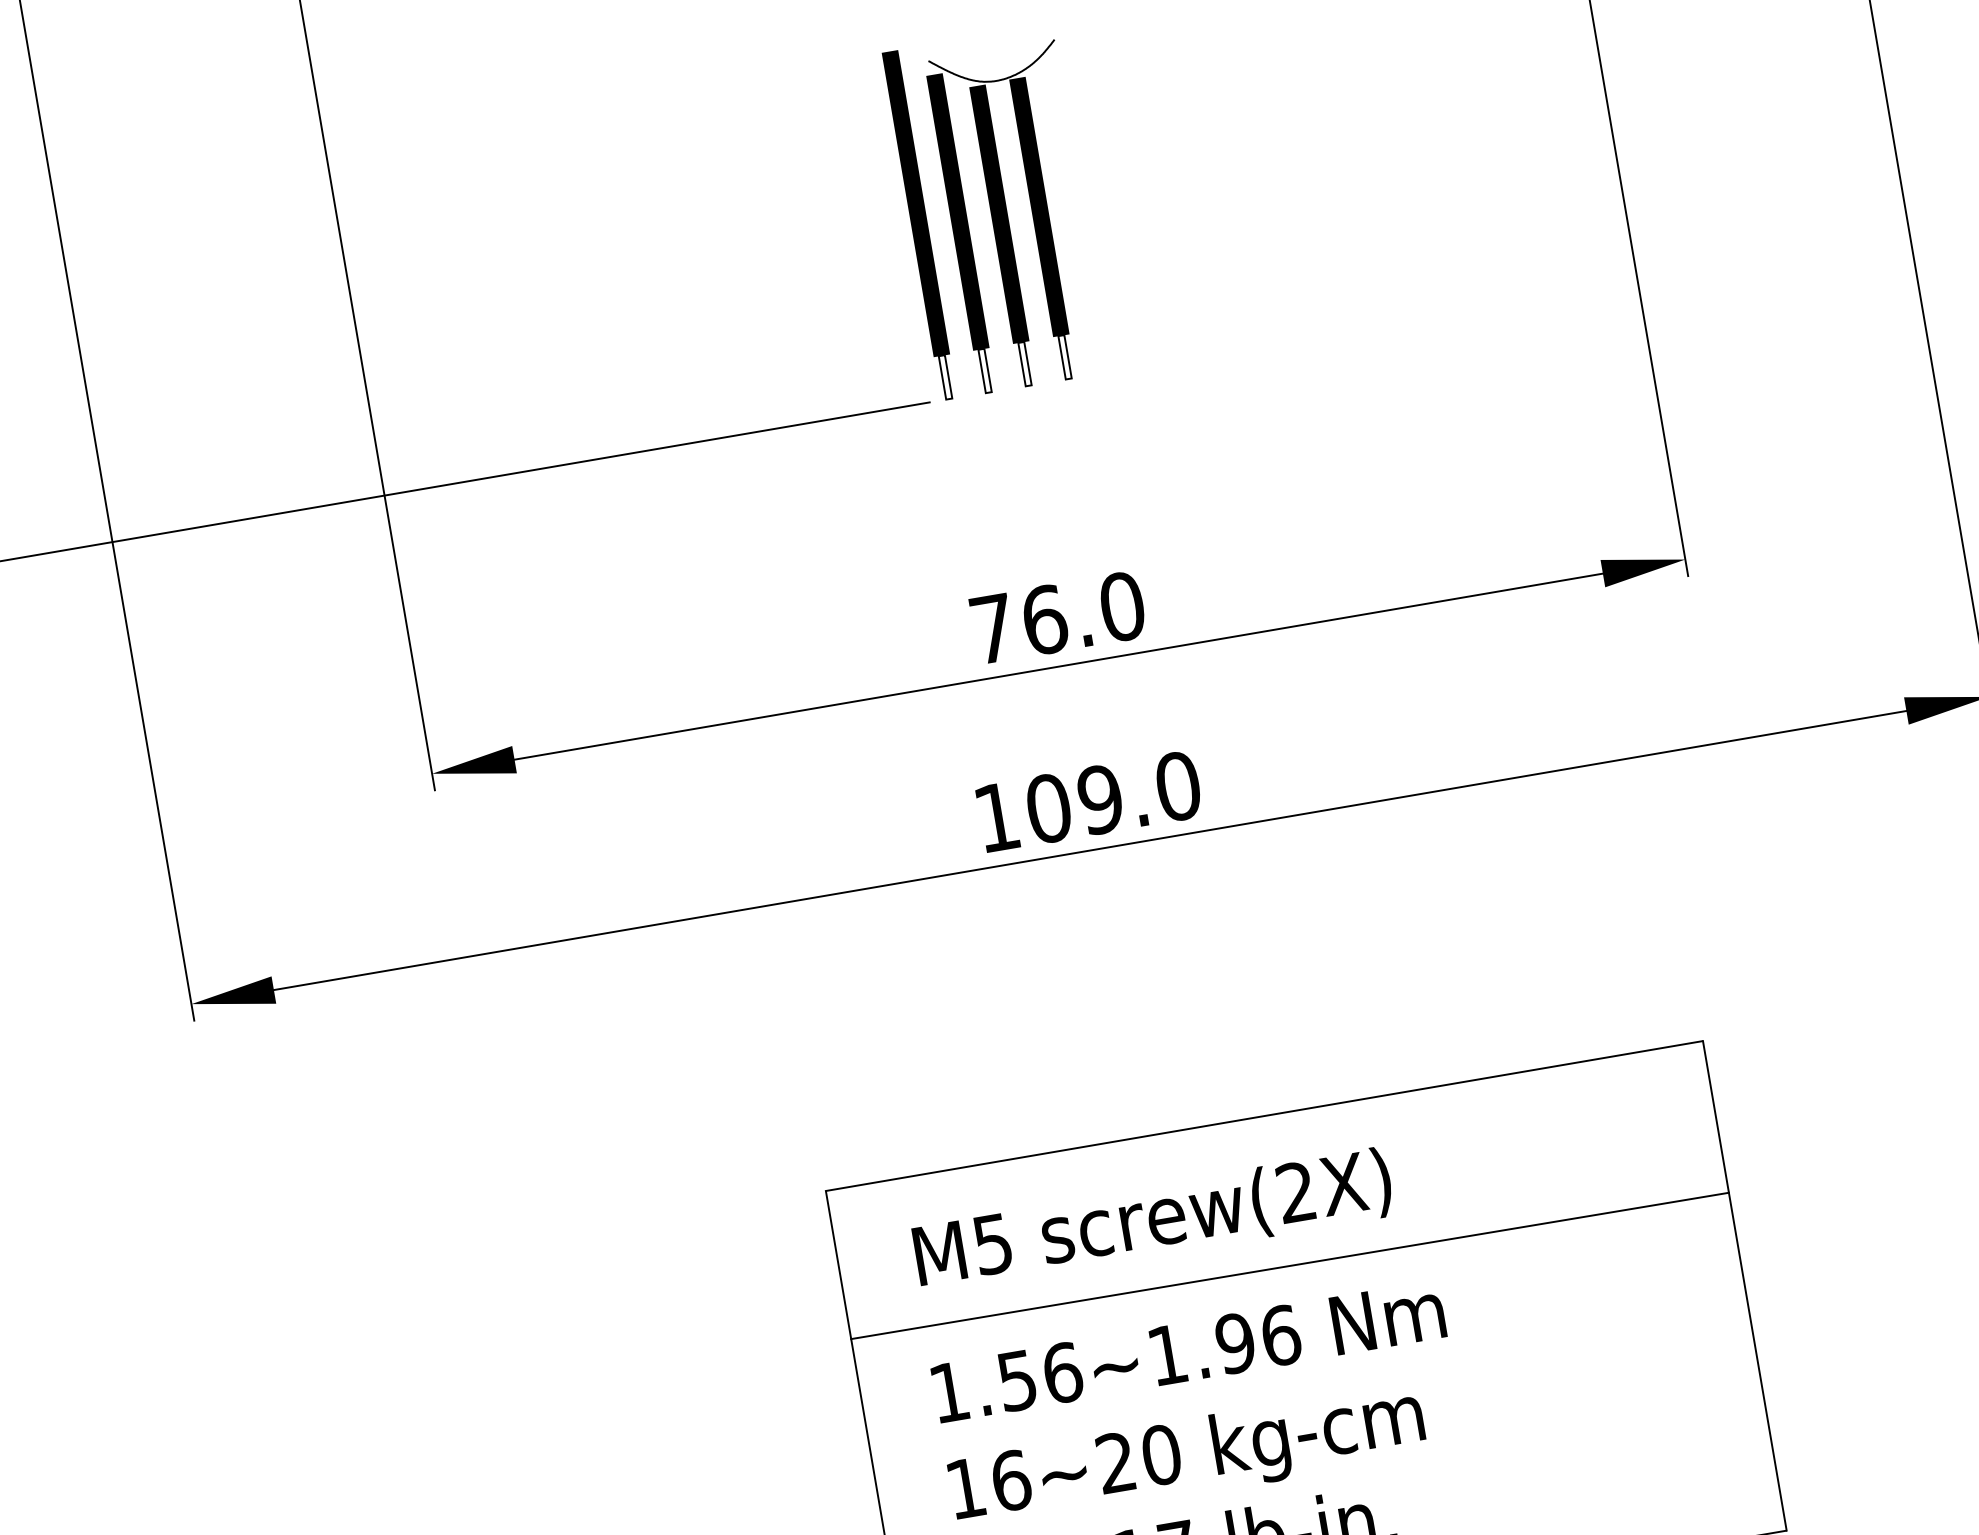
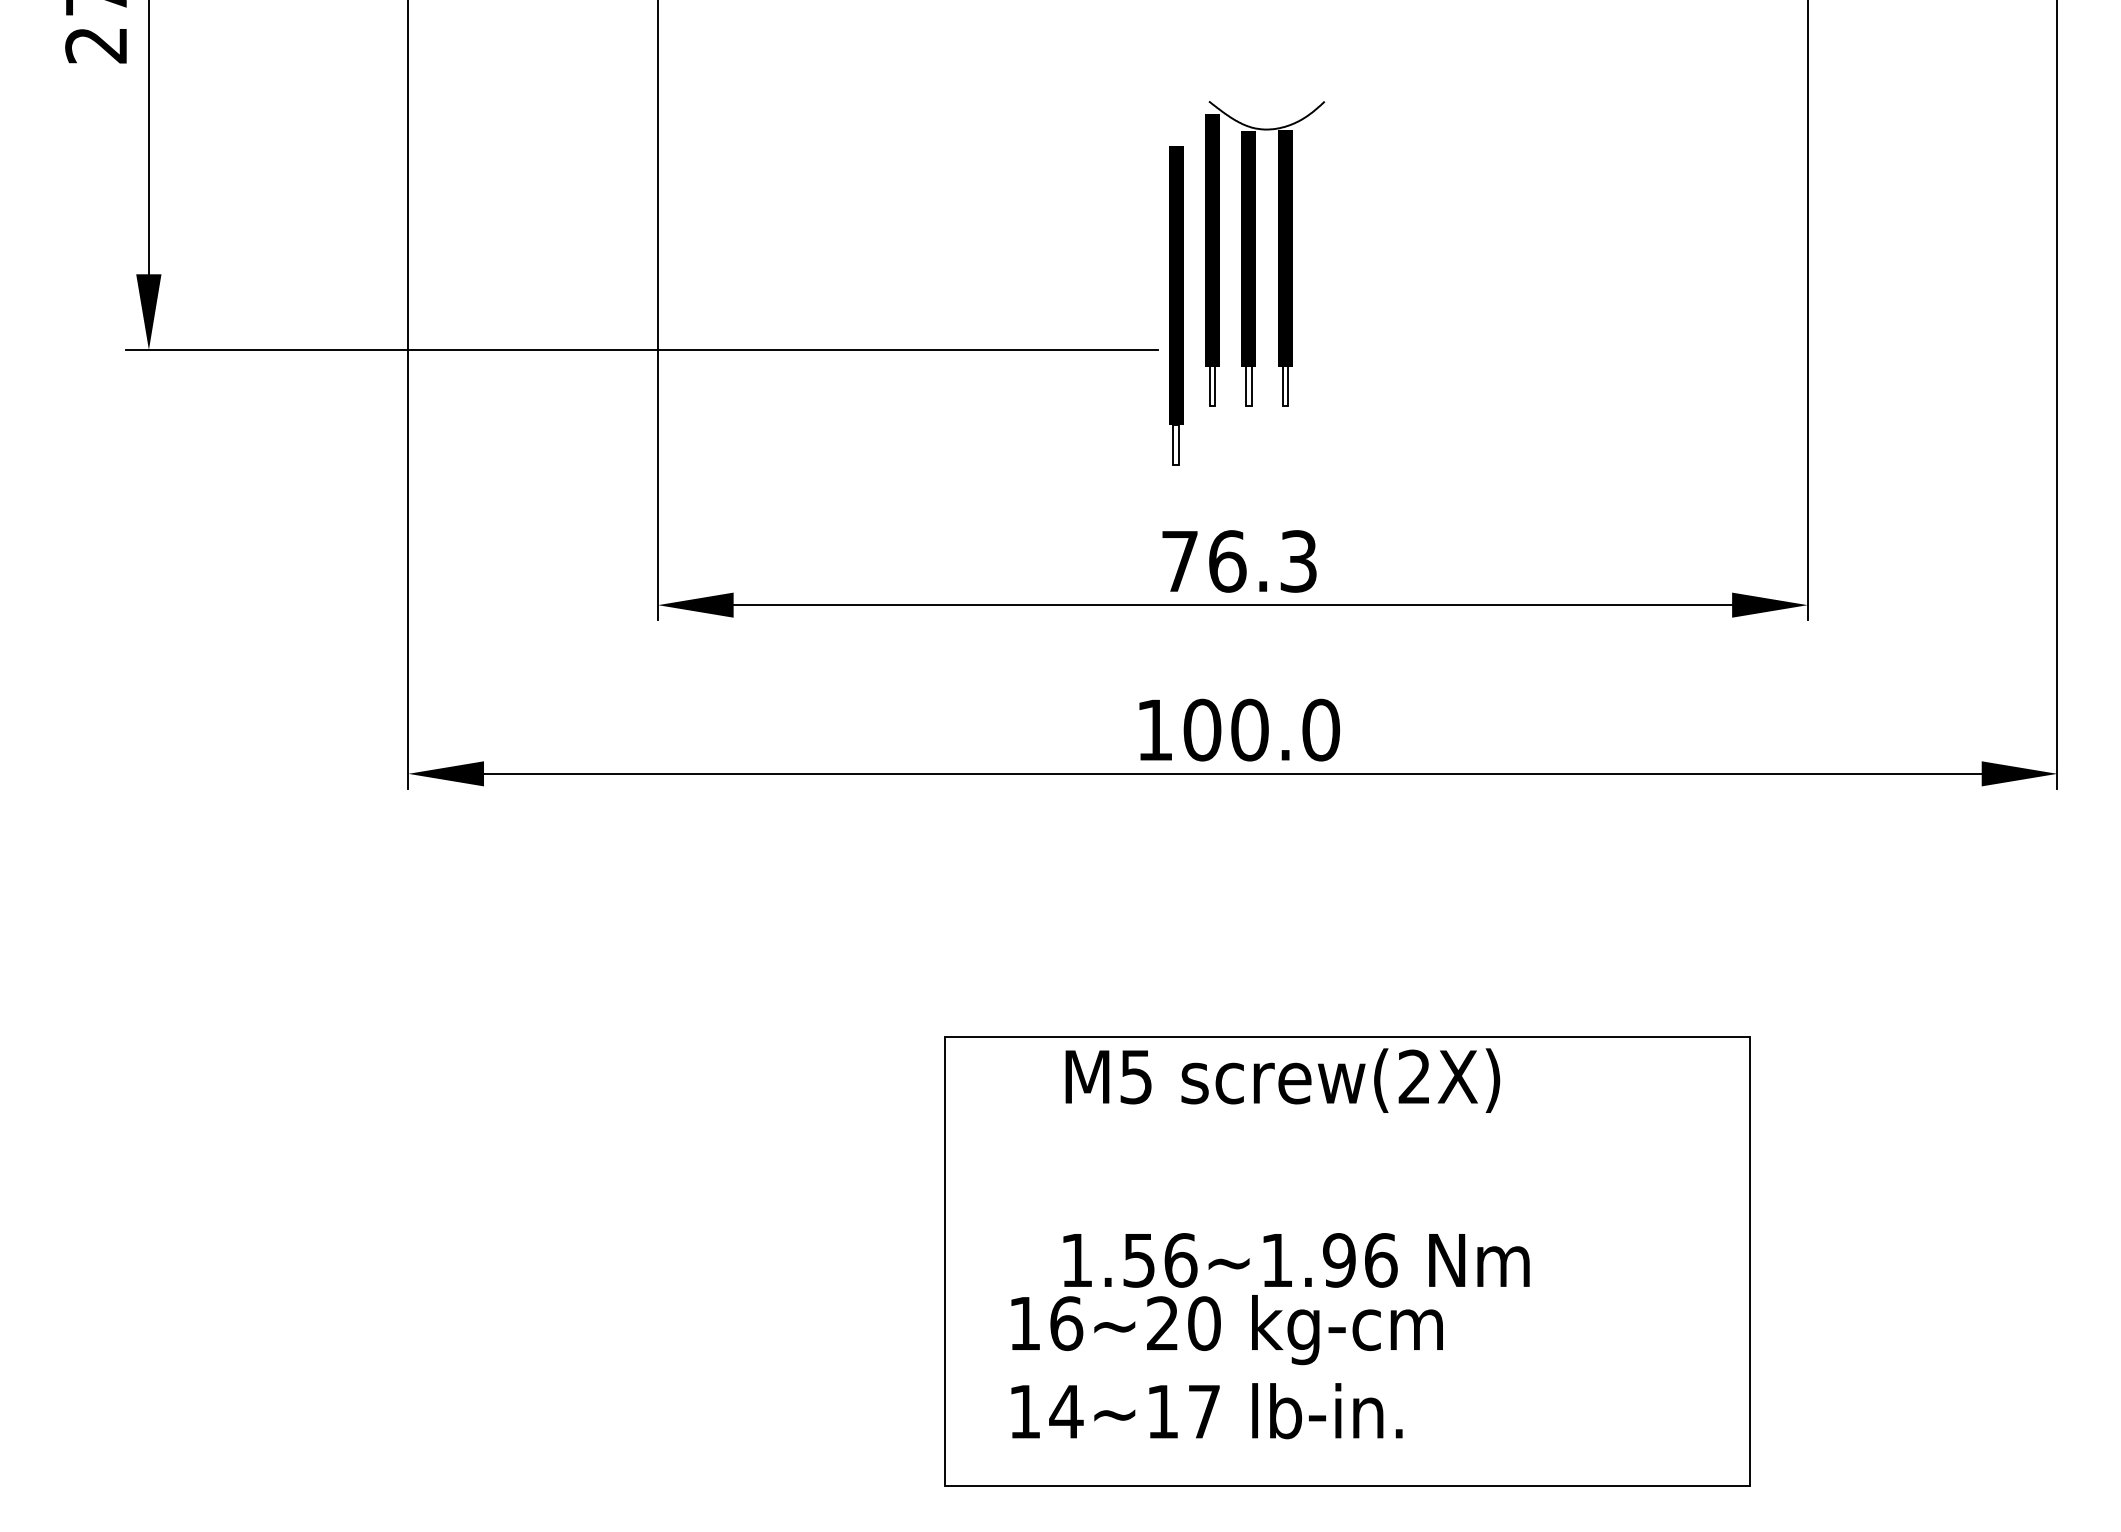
part: (1007, 218) -> (1255, 253), moved
part: (920, 225) -> (1176, 305), moved
text: (1122, 606) -> (1298, 561), 76.0 -> 76.3
text: (1100, 799) -> (1249, 729), 109.0 -> 100.0
text: (1153, 1220) -> (1282, 1080), moved
line: (1289, 1265) -> (1347, 1174), removed
text: (1188, 1351) -> (1296, 1260), moved

